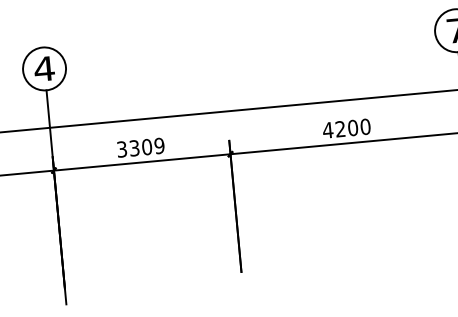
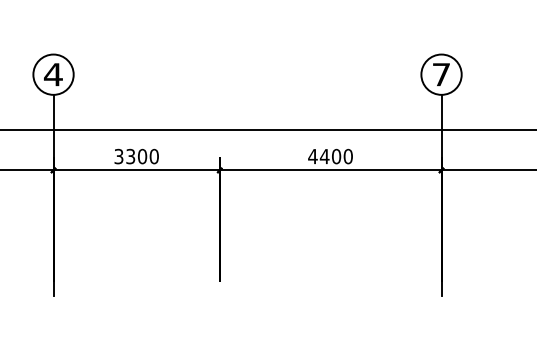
text: (340, 129) -> (324, 156), 4200 -> 4400
text: (158, 145) -> (153, 156), 3309 -> 3300

